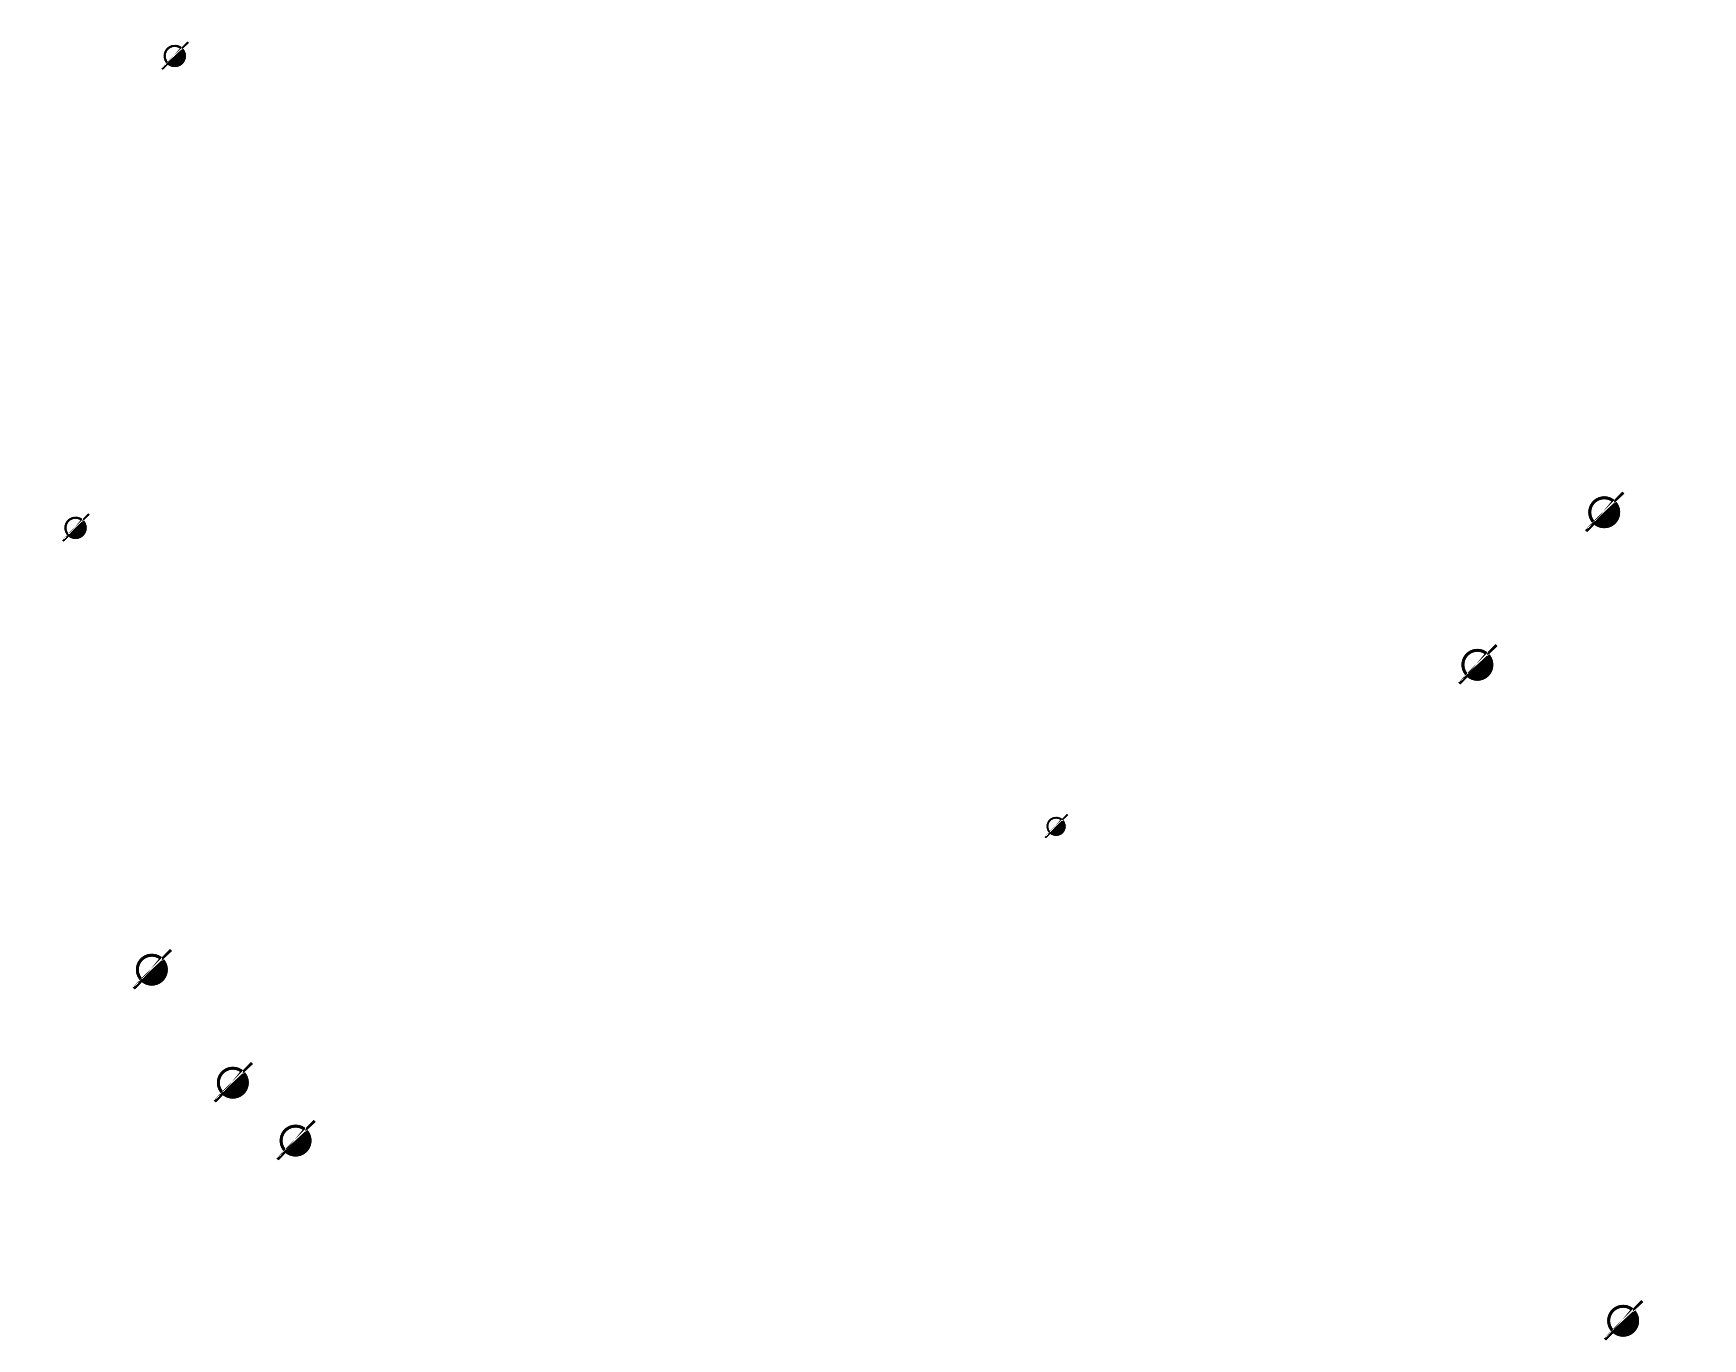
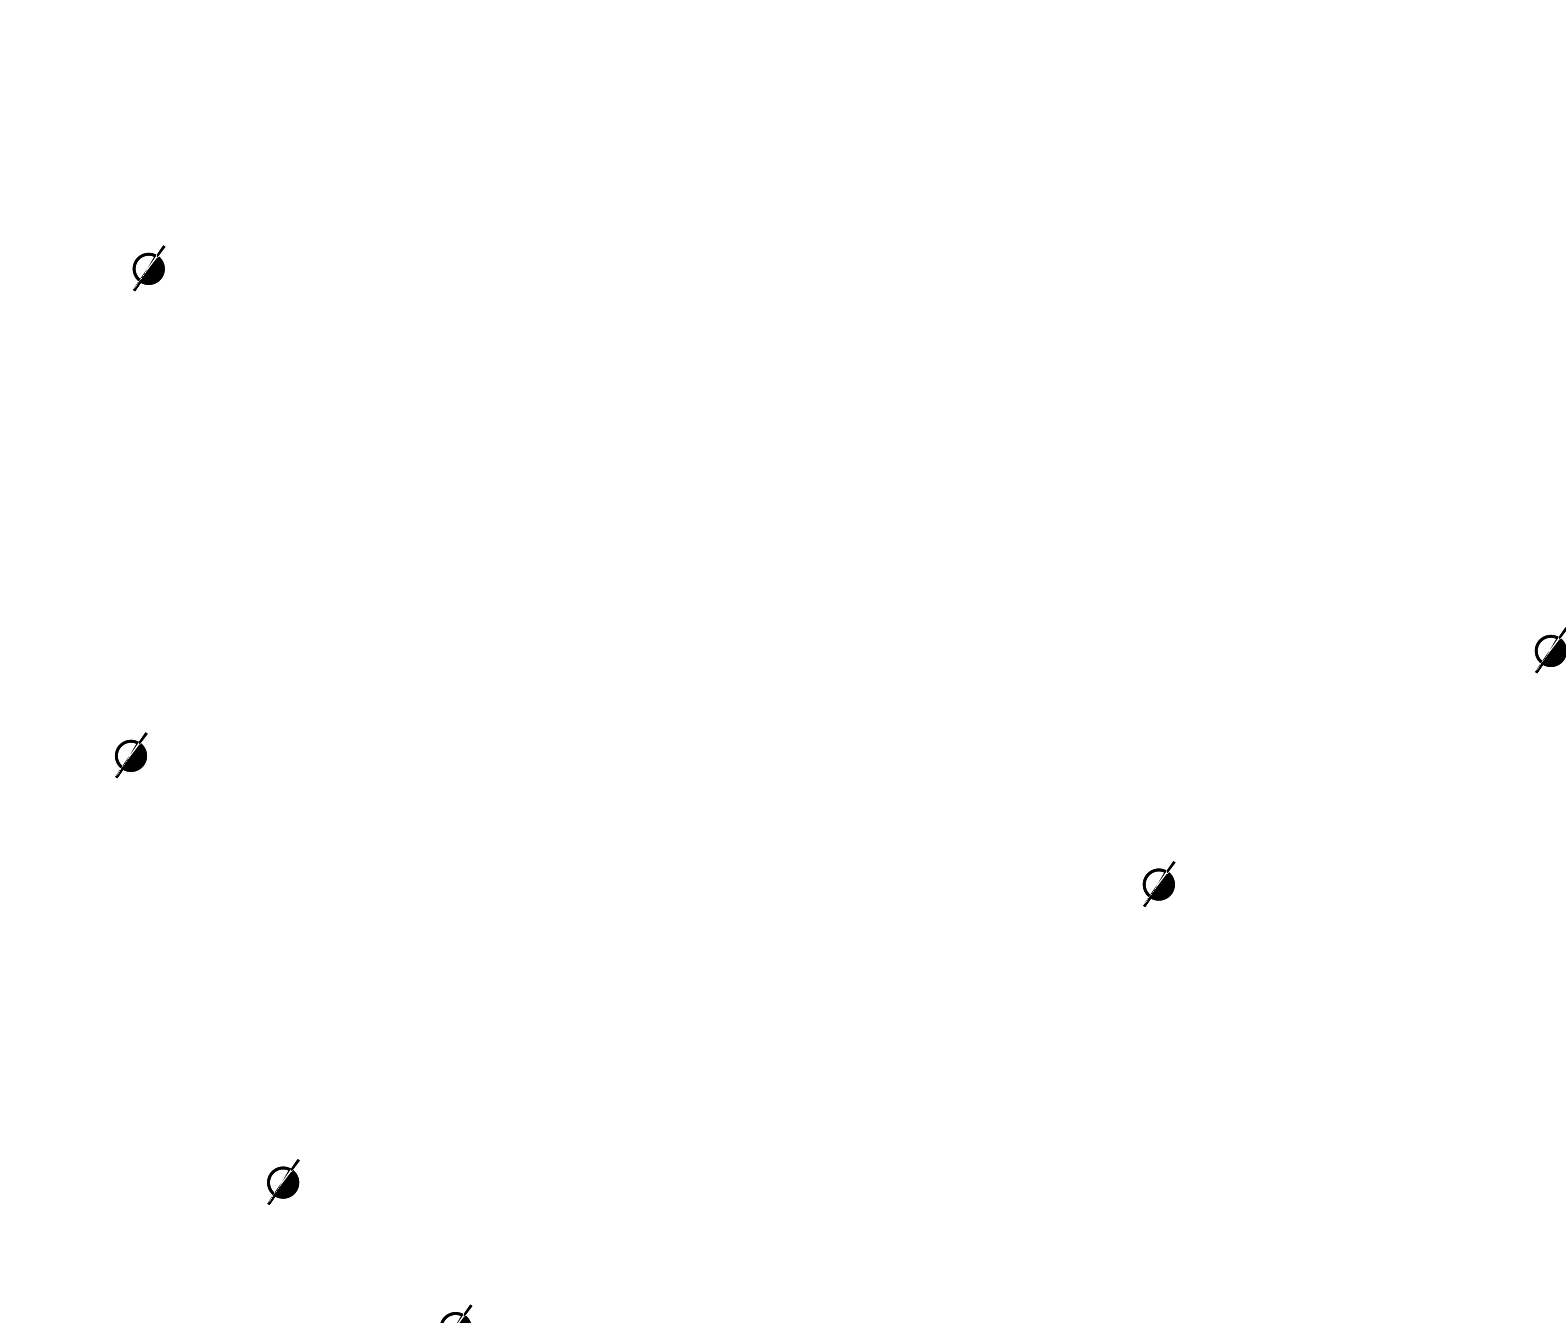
part: (174, 55) -> (148, 268), size x1.43
part: (75, 527) -> (131, 755), size x1.43
part: (1056, 825) -> (1159, 883), size x1.67
part: (233, 1082) -> (383, 1280), removed

